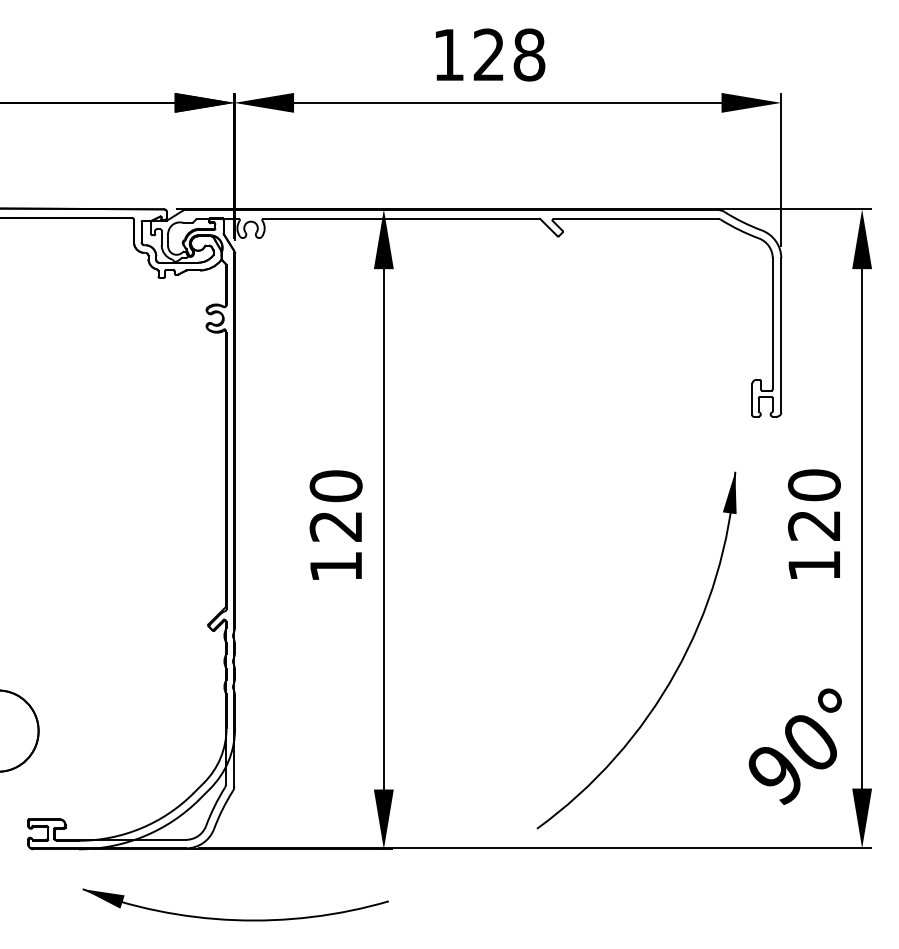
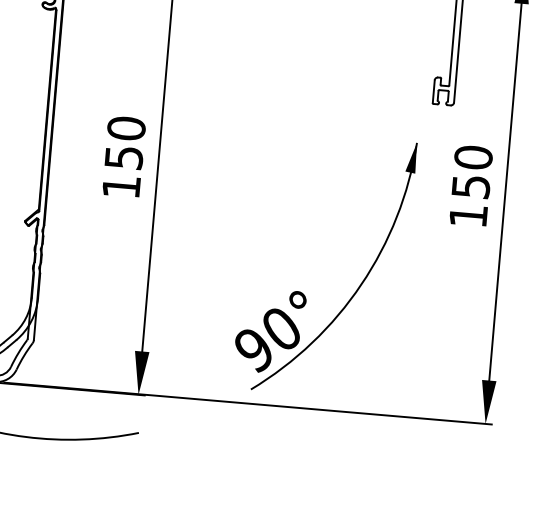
text: (814, 525) -> (471, 186), 120 -> 150
text: (335, 526) -> (123, 157), 120 -> 150
text: (794, 746) -> (269, 330), moved

